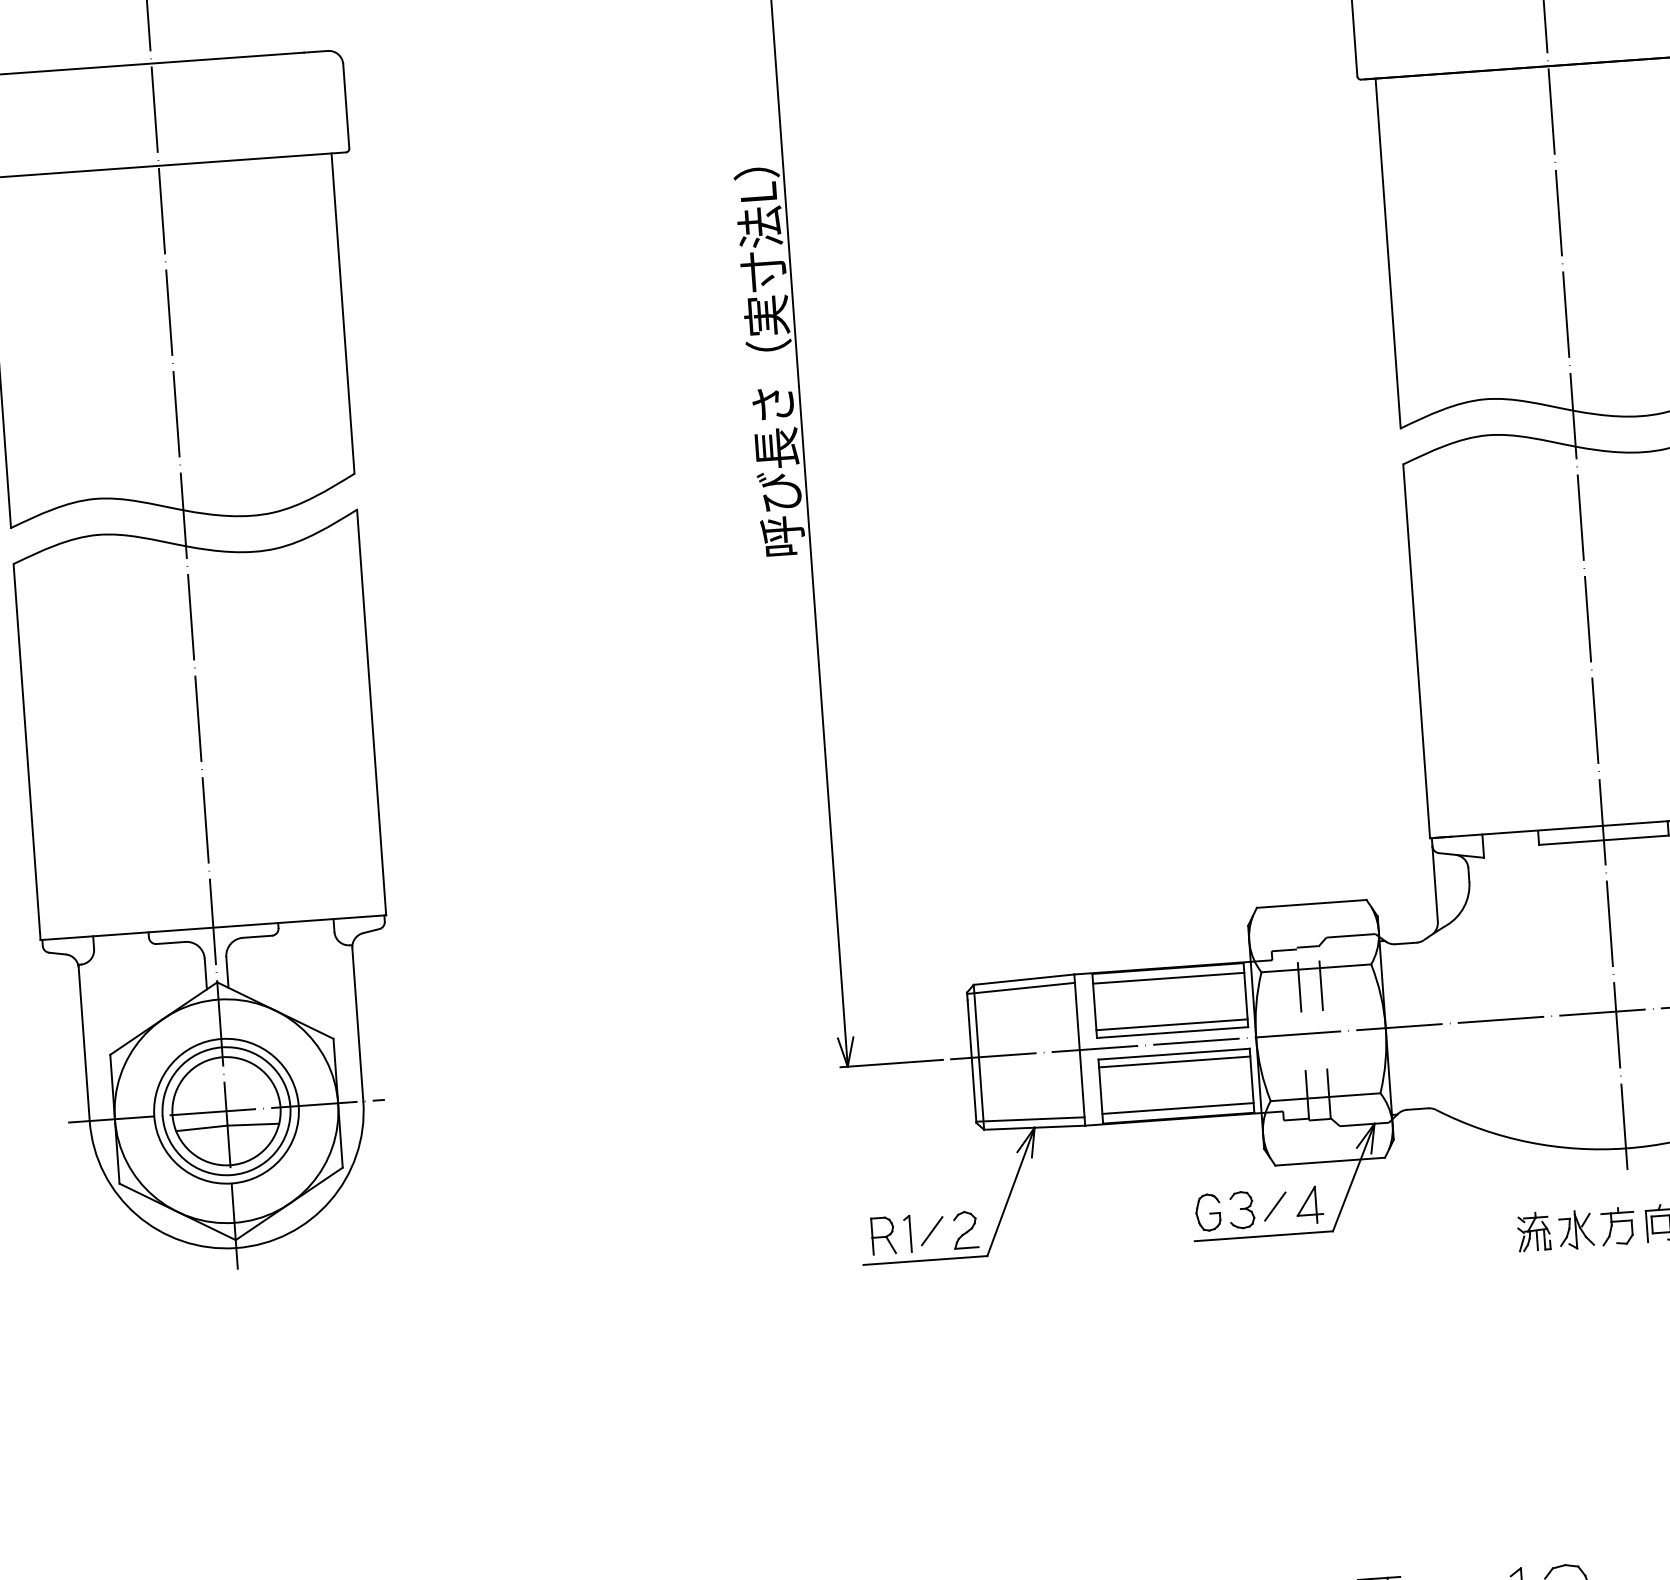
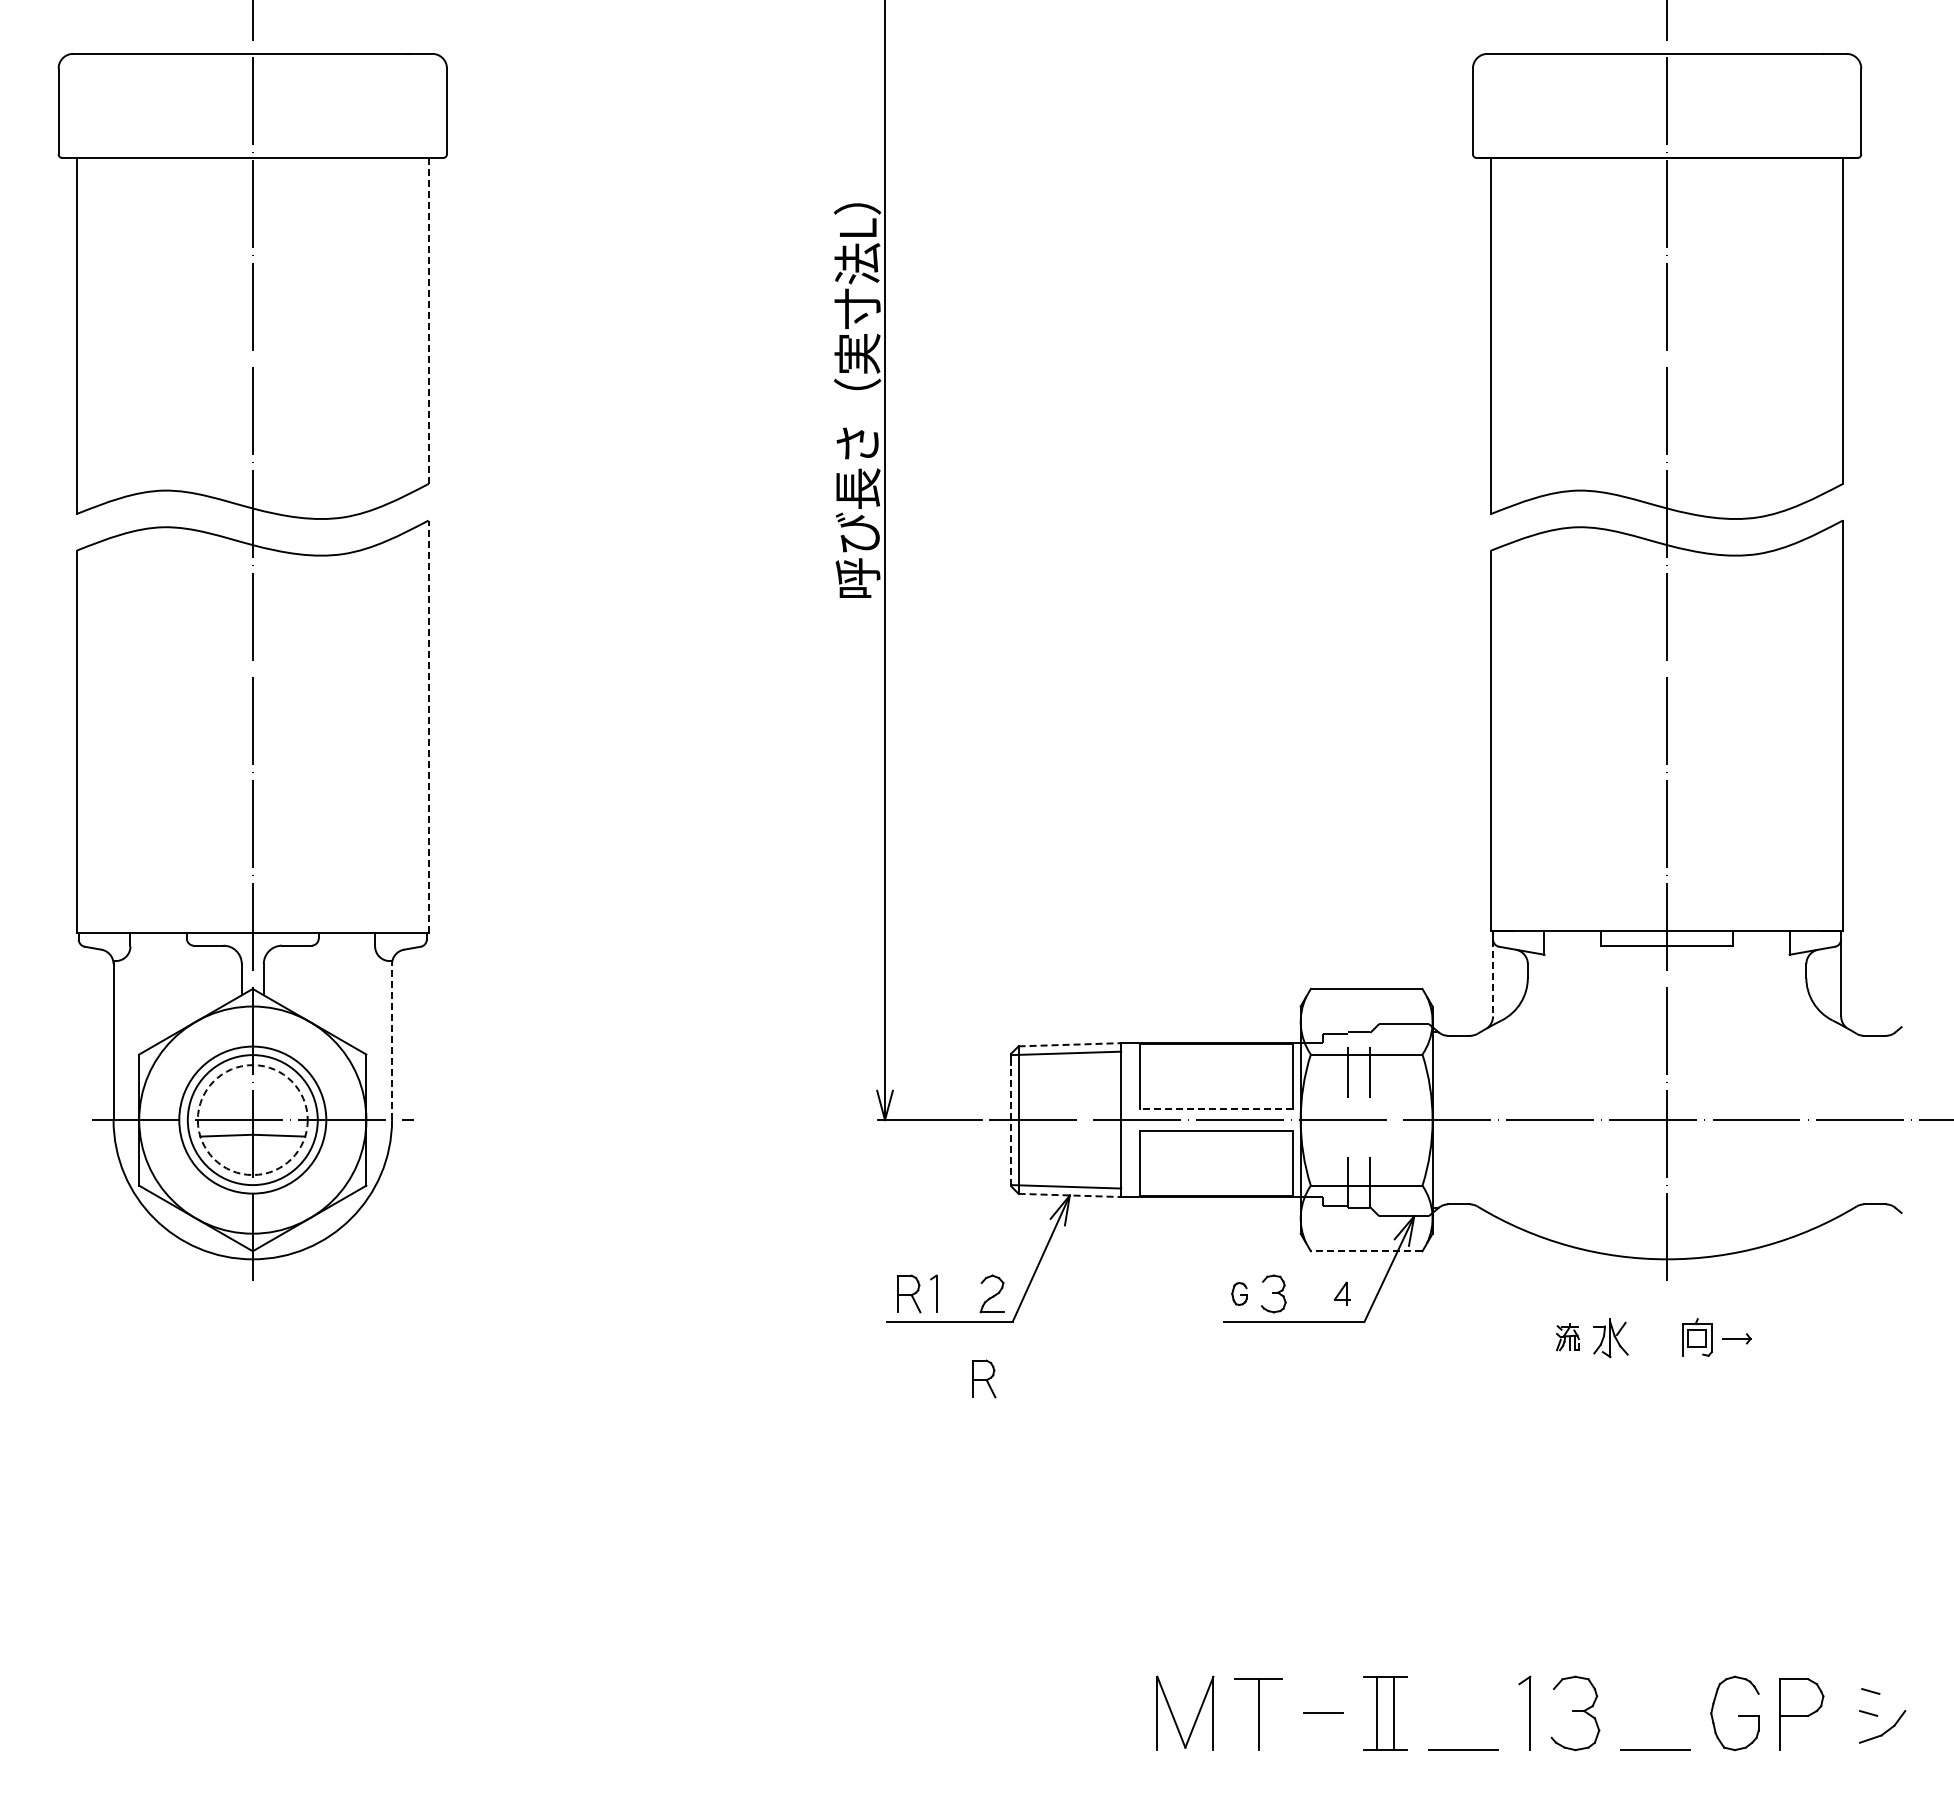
line: (342, 313) -> (428, 320), solid -> dashed
line: (371, 712) -> (428, 726), solid -> dashed
line: (1435, 884) -> (1493, 978), solid -> dashed
line: (1168, 977) -> (1216, 1053), removed
line: (1024, 979) -> (1070, 1044), solid -> dashed
line: (358, 1025) -> (392, 1042), solid -> dashed
line: (1172, 1025) -> (1216, 1101), removed
line: (1172, 1032) -> (1216, 1109), solid -> dashed
line: (1174, 1062) -> (1216, 1139), removed
line: (972, 1063) -> (1011, 1125), solid -> dashed
line: (1178, 1108) -> (1216, 1186), removed
circle: (226, 1111) -> (252, 1120), solid -> dashed
line: (1035, 1127) -> (1070, 1195), solid -> dashed
line: (1330, 1161) -> (1366, 1251), solid -> dashed
part: (1309, 1204) -> (1342, 1293), size x0.6
line: (1274, 1206) -> (1307, 1292), removed
part: (1208, 1212) -> (1239, 1293), size x0.6
part: (1618, 1226) -> (1653, 1337), removed
line: (932, 1230) -> (958, 1292), removed
part: (1533, 1231) -> (1567, 1336), size x0.7
part: (963, 1313) -> (984, 1378), added

